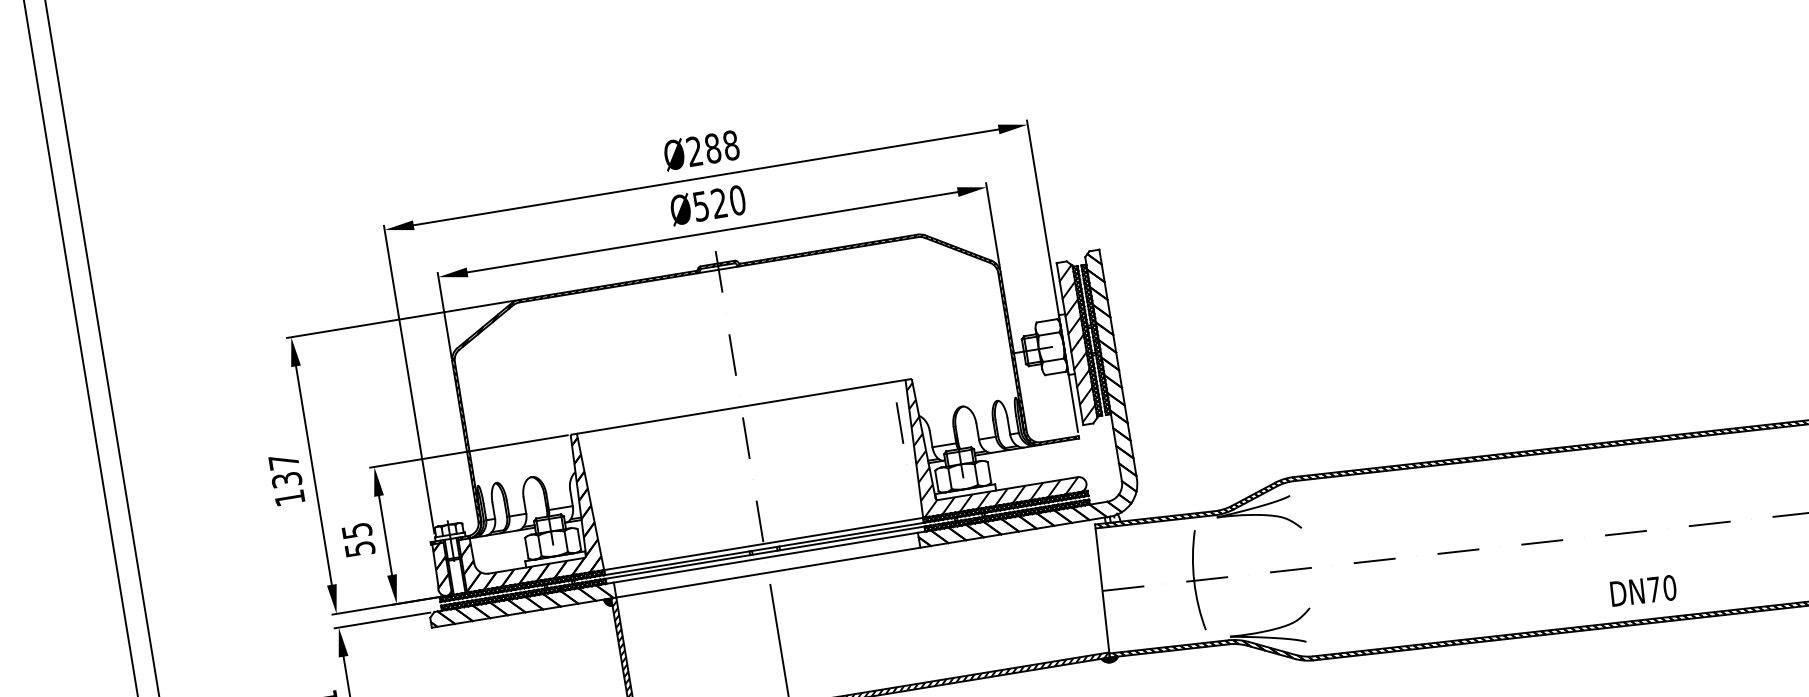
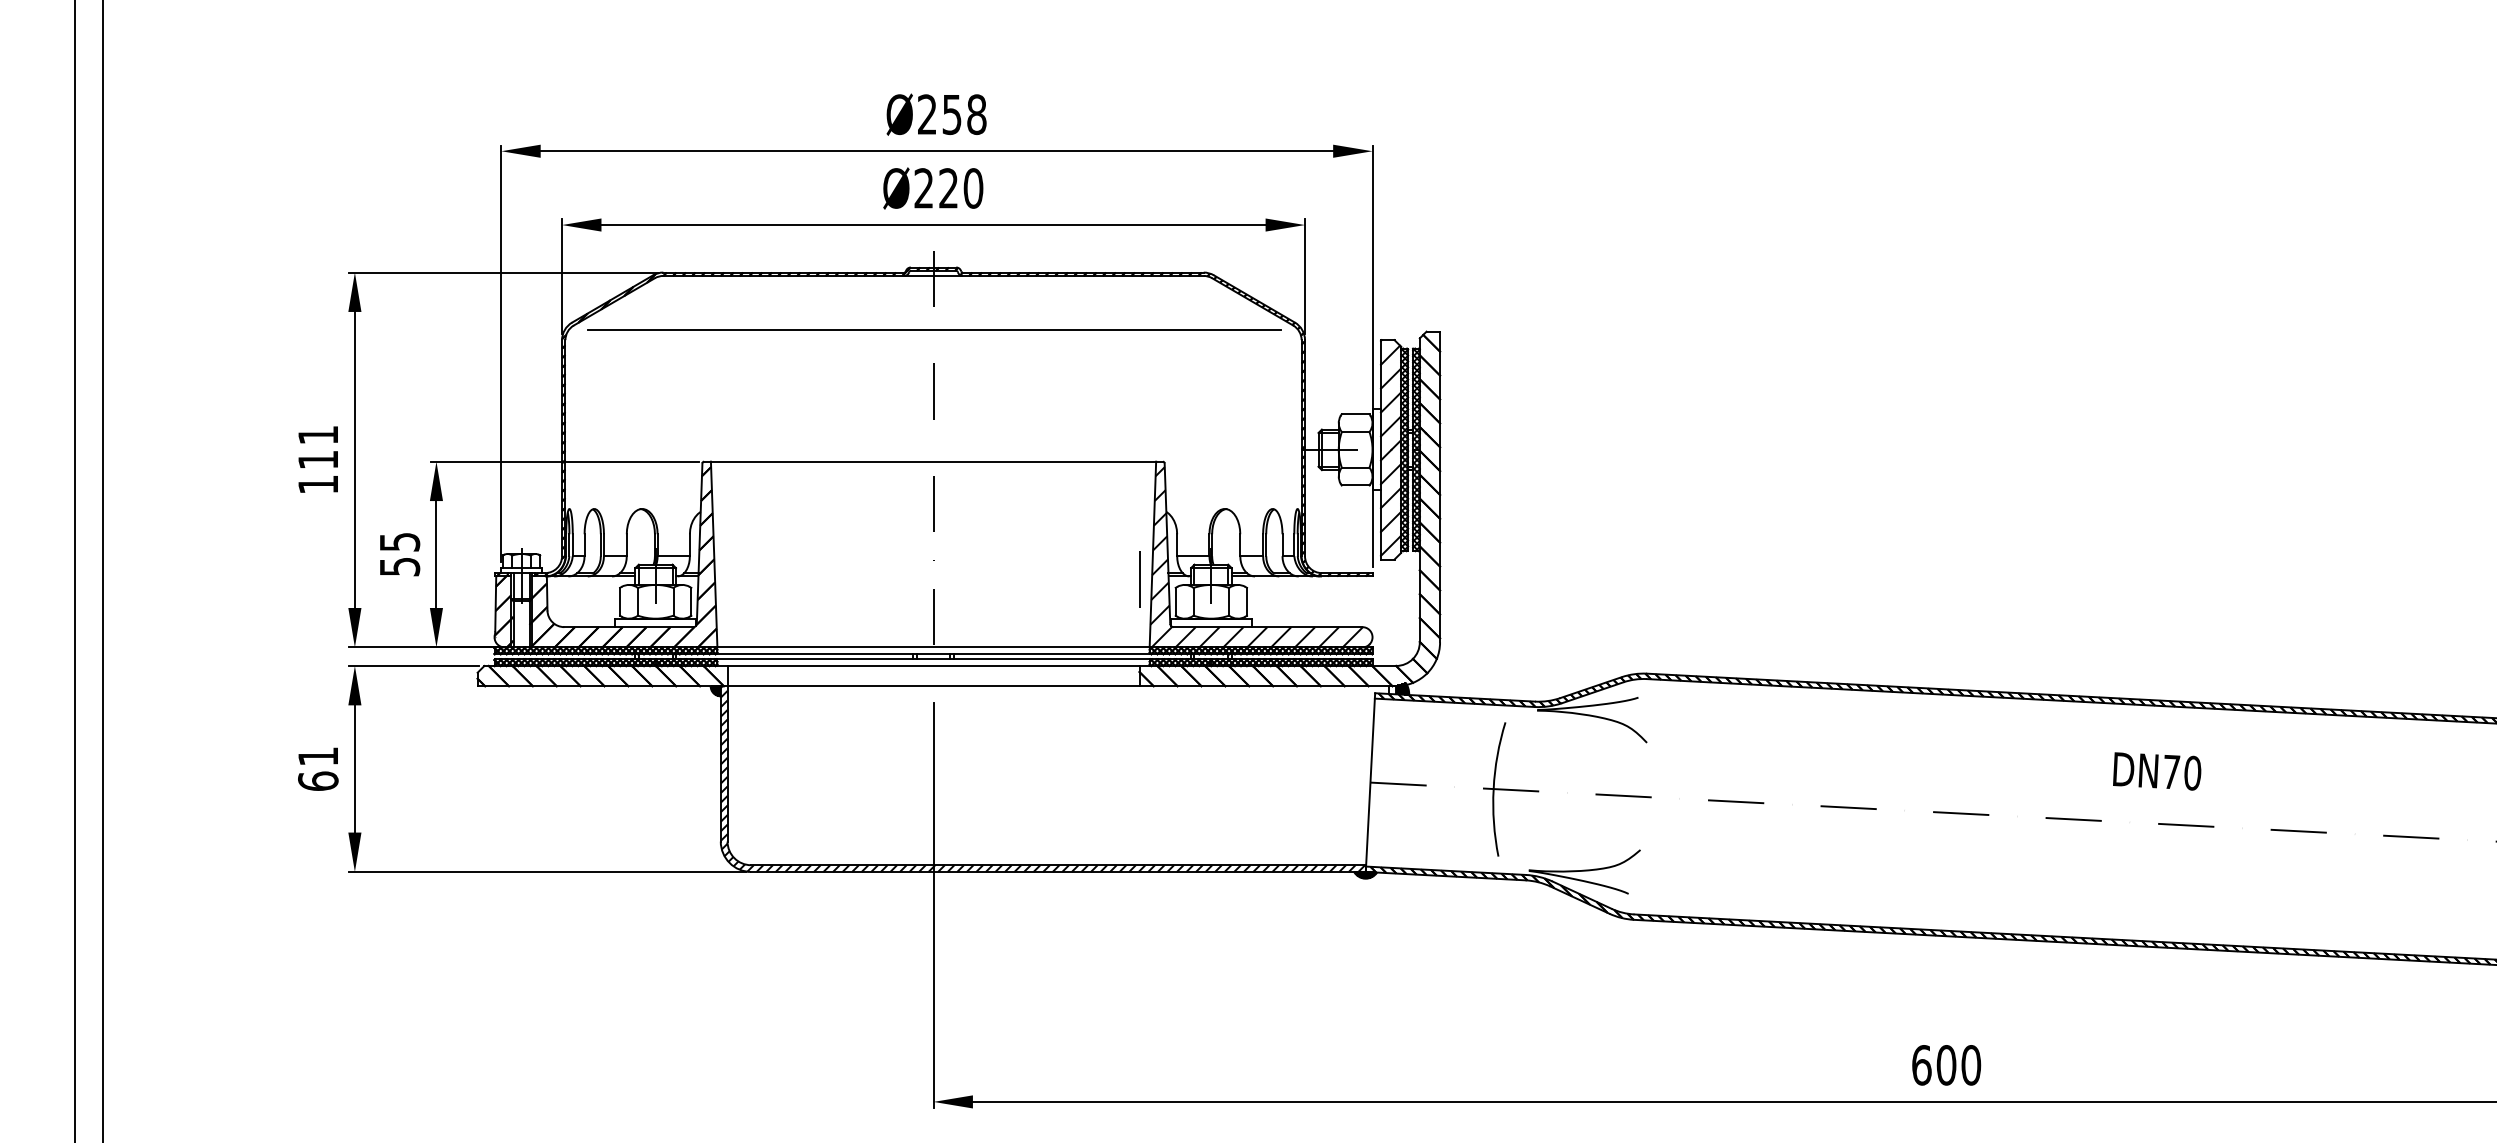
text: (712, 148) -> (951, 114), Ø288 -> Ø258
text: (700, 206) -> (923, 188), Ø520 -> Ø220
line: (725, 309) -> (934, 329), added
line: (899, 423) -> (1139, 579), moved
text: (285, 470) -> (318, 447), 137 -> 111
hatch: (1113, 517) -> (1400, 688), added
text: (1643, 590) -> (2157, 771), moved

